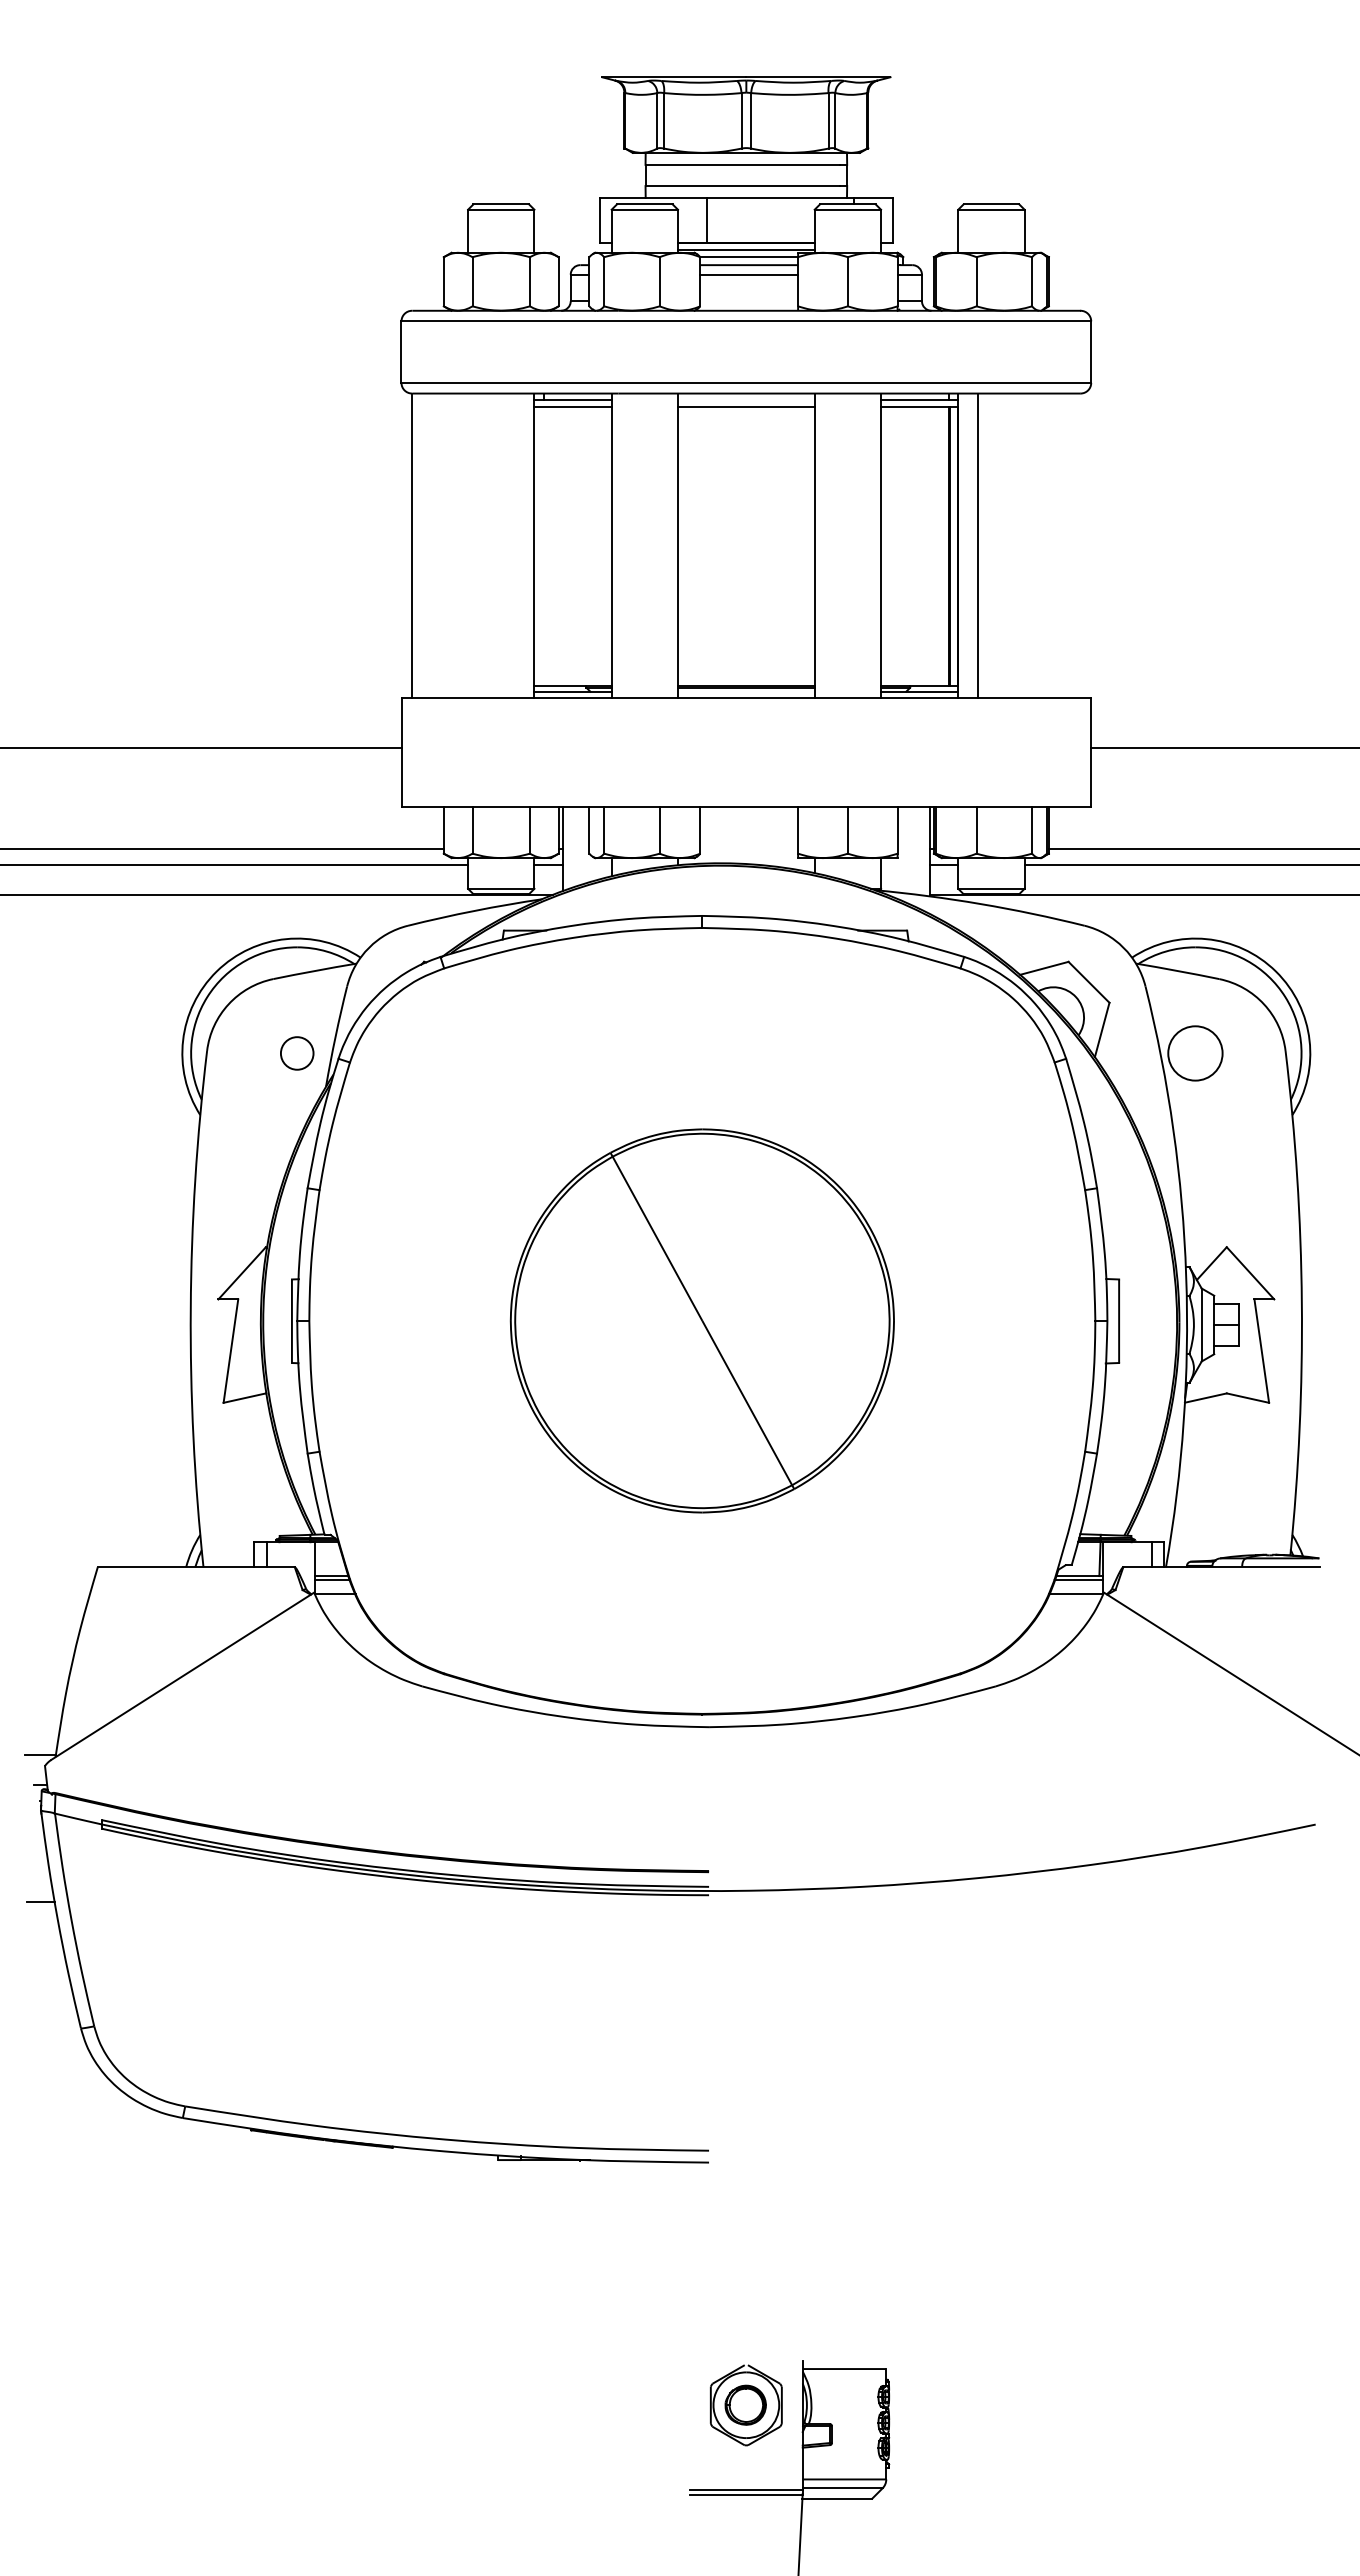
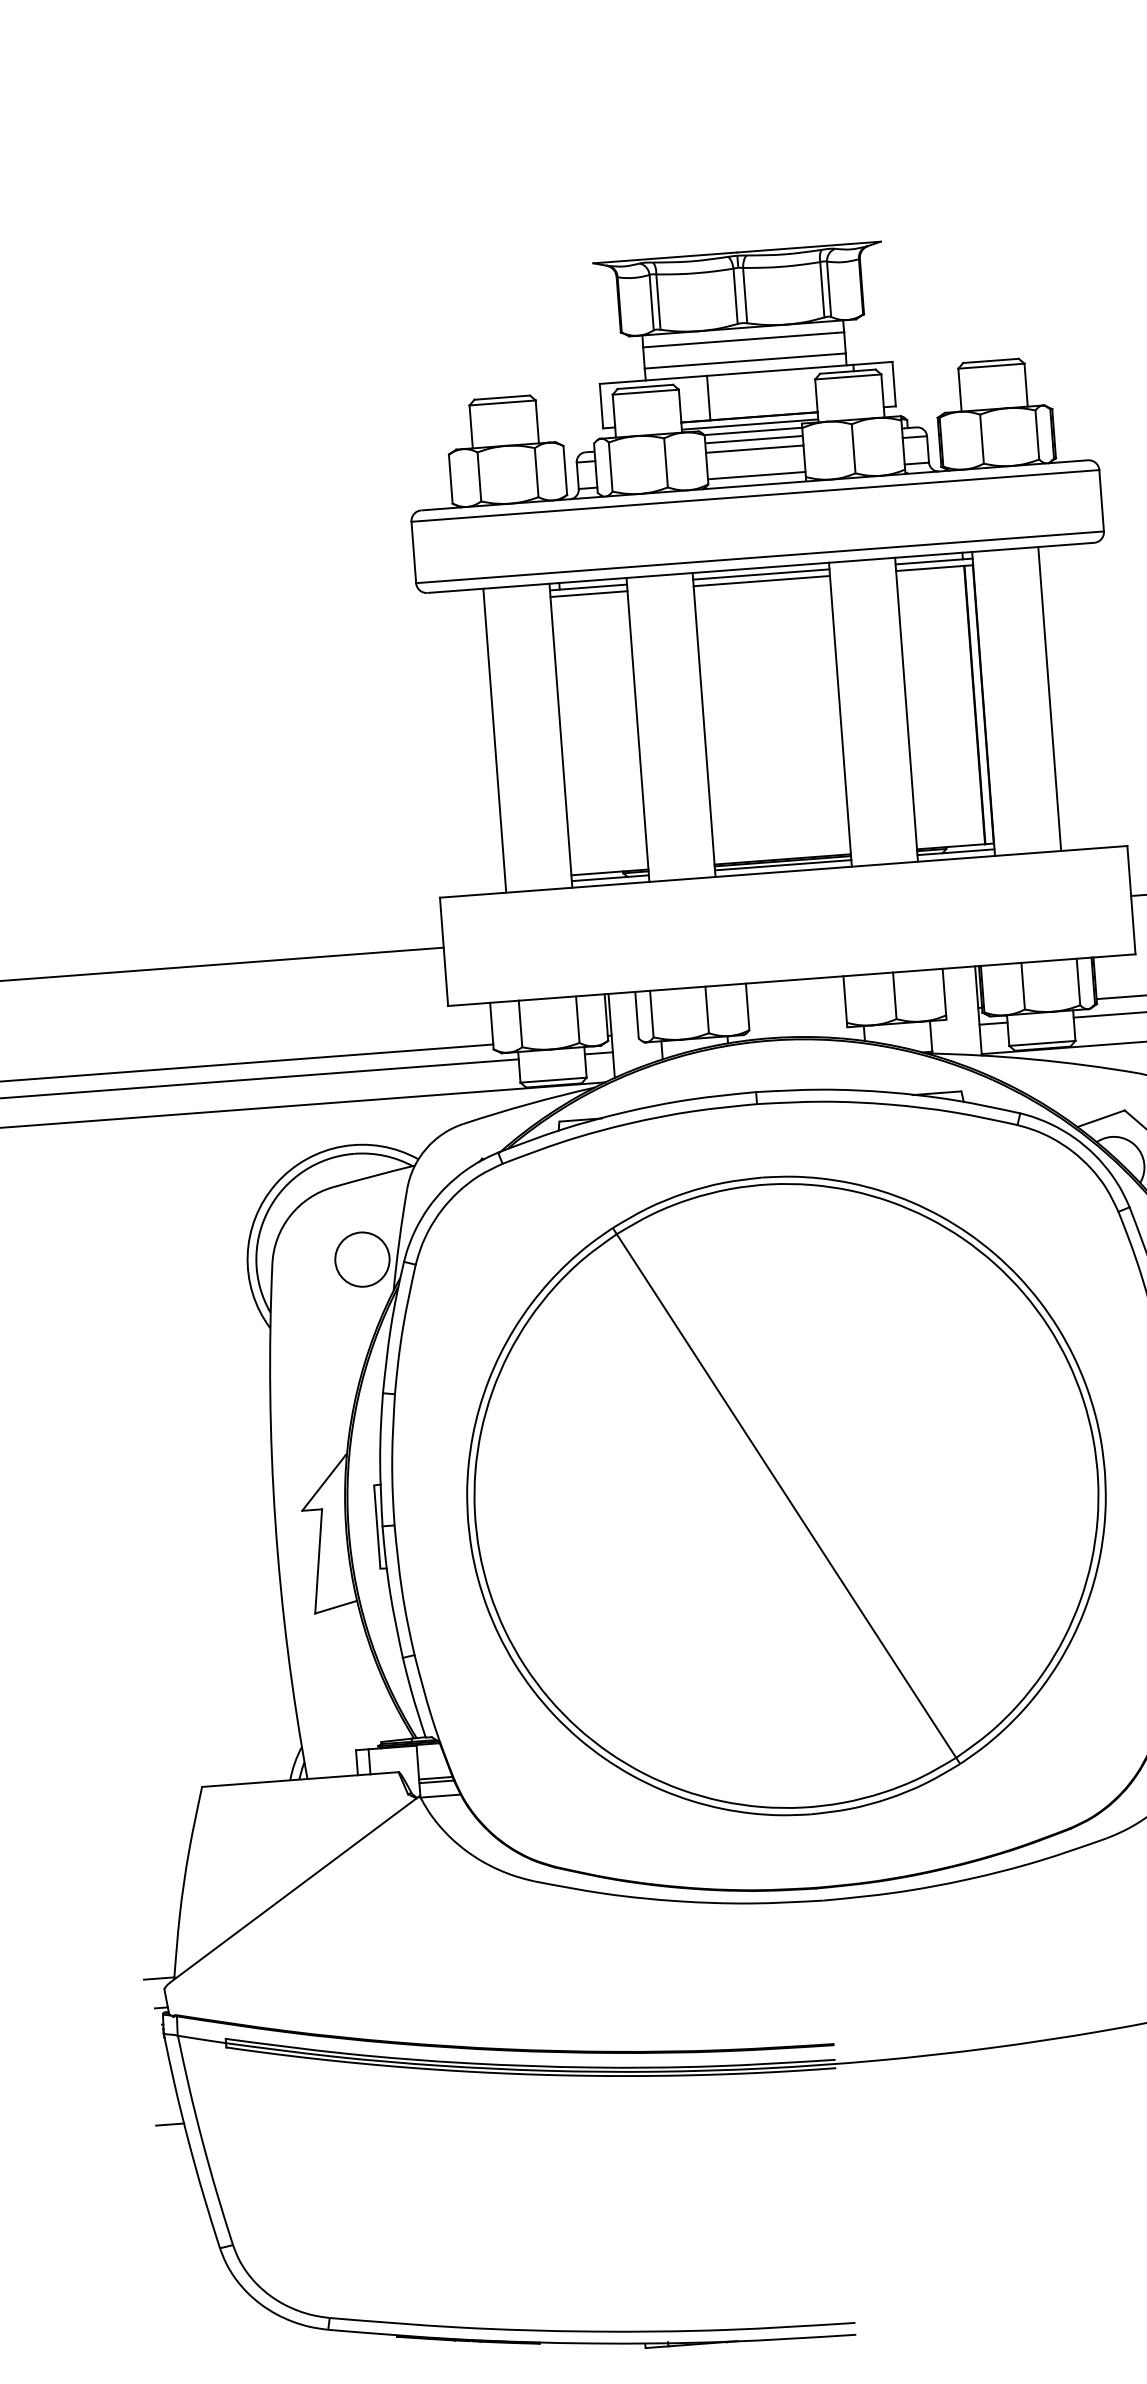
line: (749, 301) -> (757, 475), added
line: (745, 400) -> (760, 574), added
line: (412, 545) -> (495, 740), moved
line: (977, 545) -> (1049, 698), moved
line: (745, 691) -> (782, 865), added
circle: (297, 1053) -> (362, 1259), size x1.67
part: (702, 1320) -> (786, 1495), size x1.67

